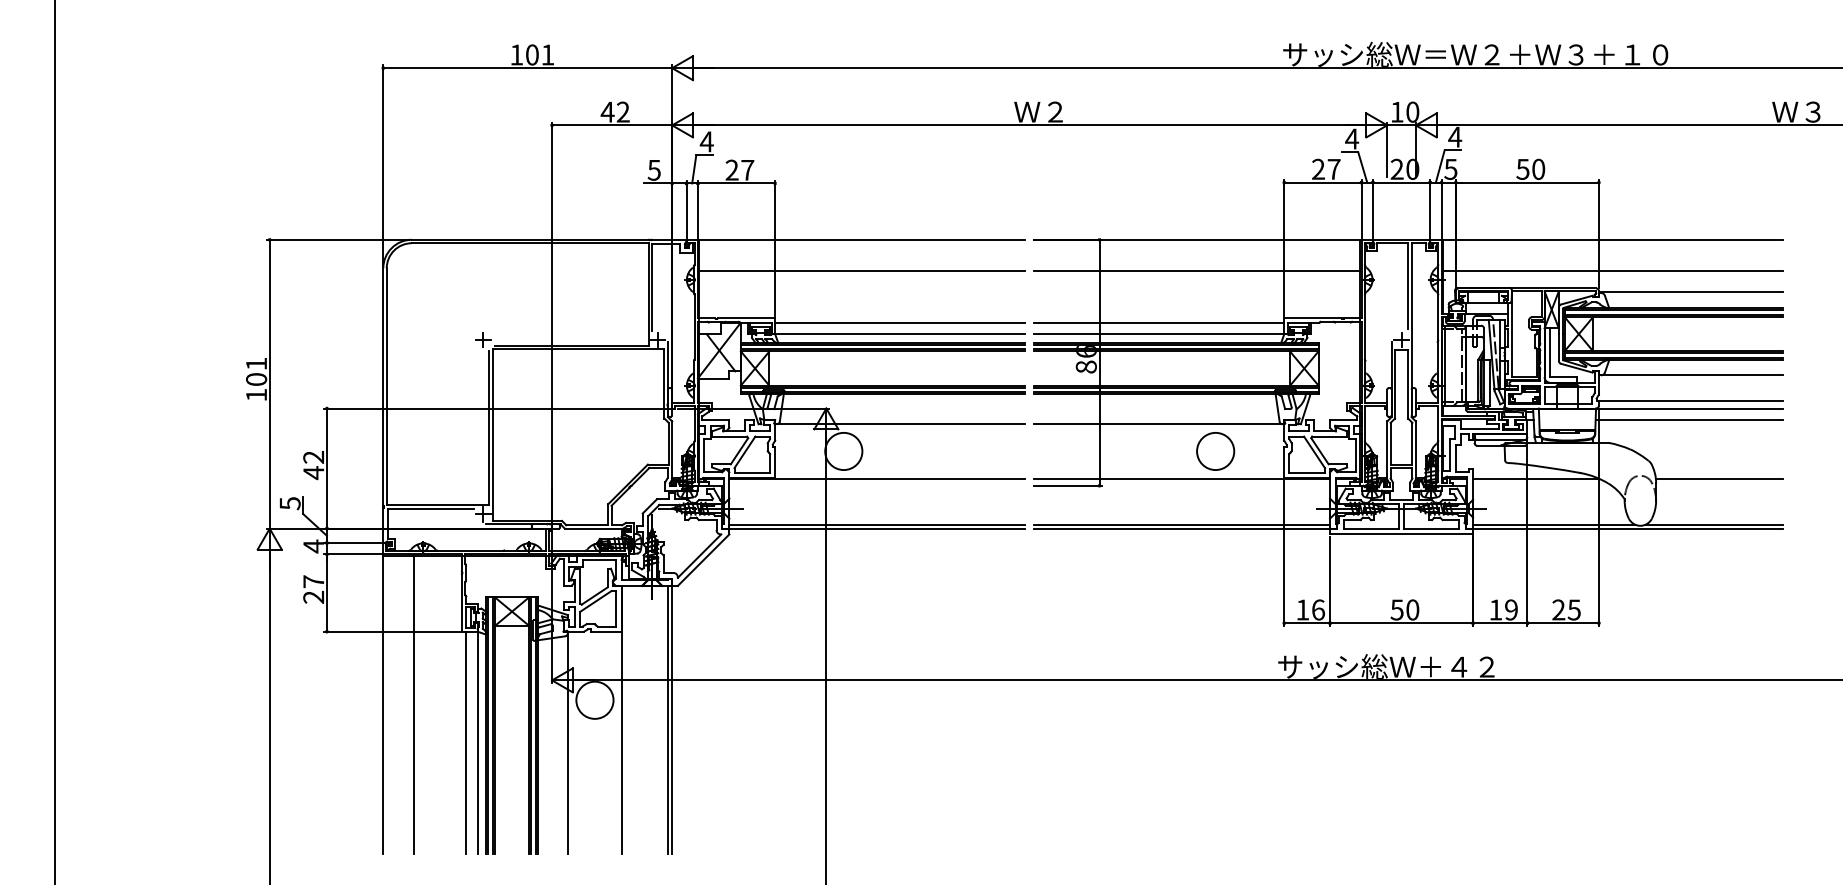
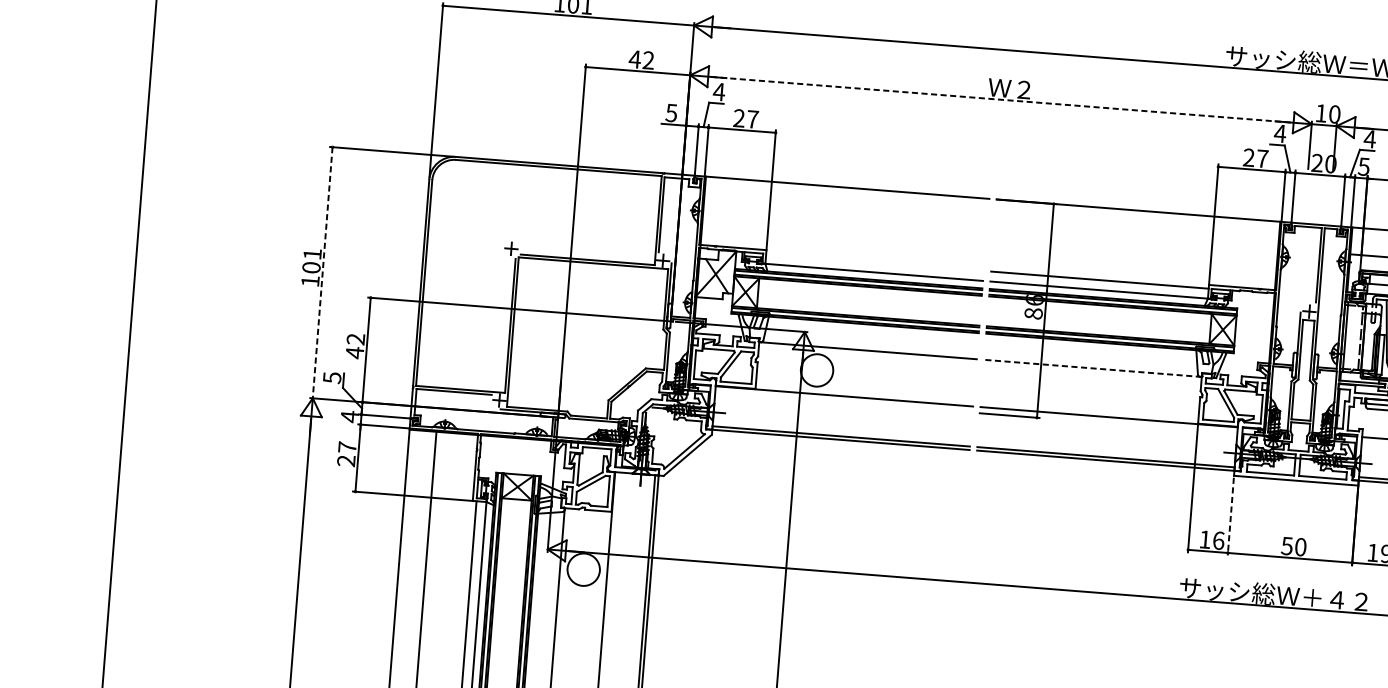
line: (1029, 125) -> (1000, 99), solid -> dashed
line: (862, 270) -> (845, 214), removed
line: (1197, 270) -> (1136, 237), removed
line: (900, 322) -> (875, 262), removed
line: (269, 384) -> (322, 272), solid -> dashed
line: (1158, 424) -> (1092, 368), solid -> dashed
circle: (1215, 451) -> (1140, 395), removed
line: (1330, 581) -> (1231, 516), solid -> dashed

